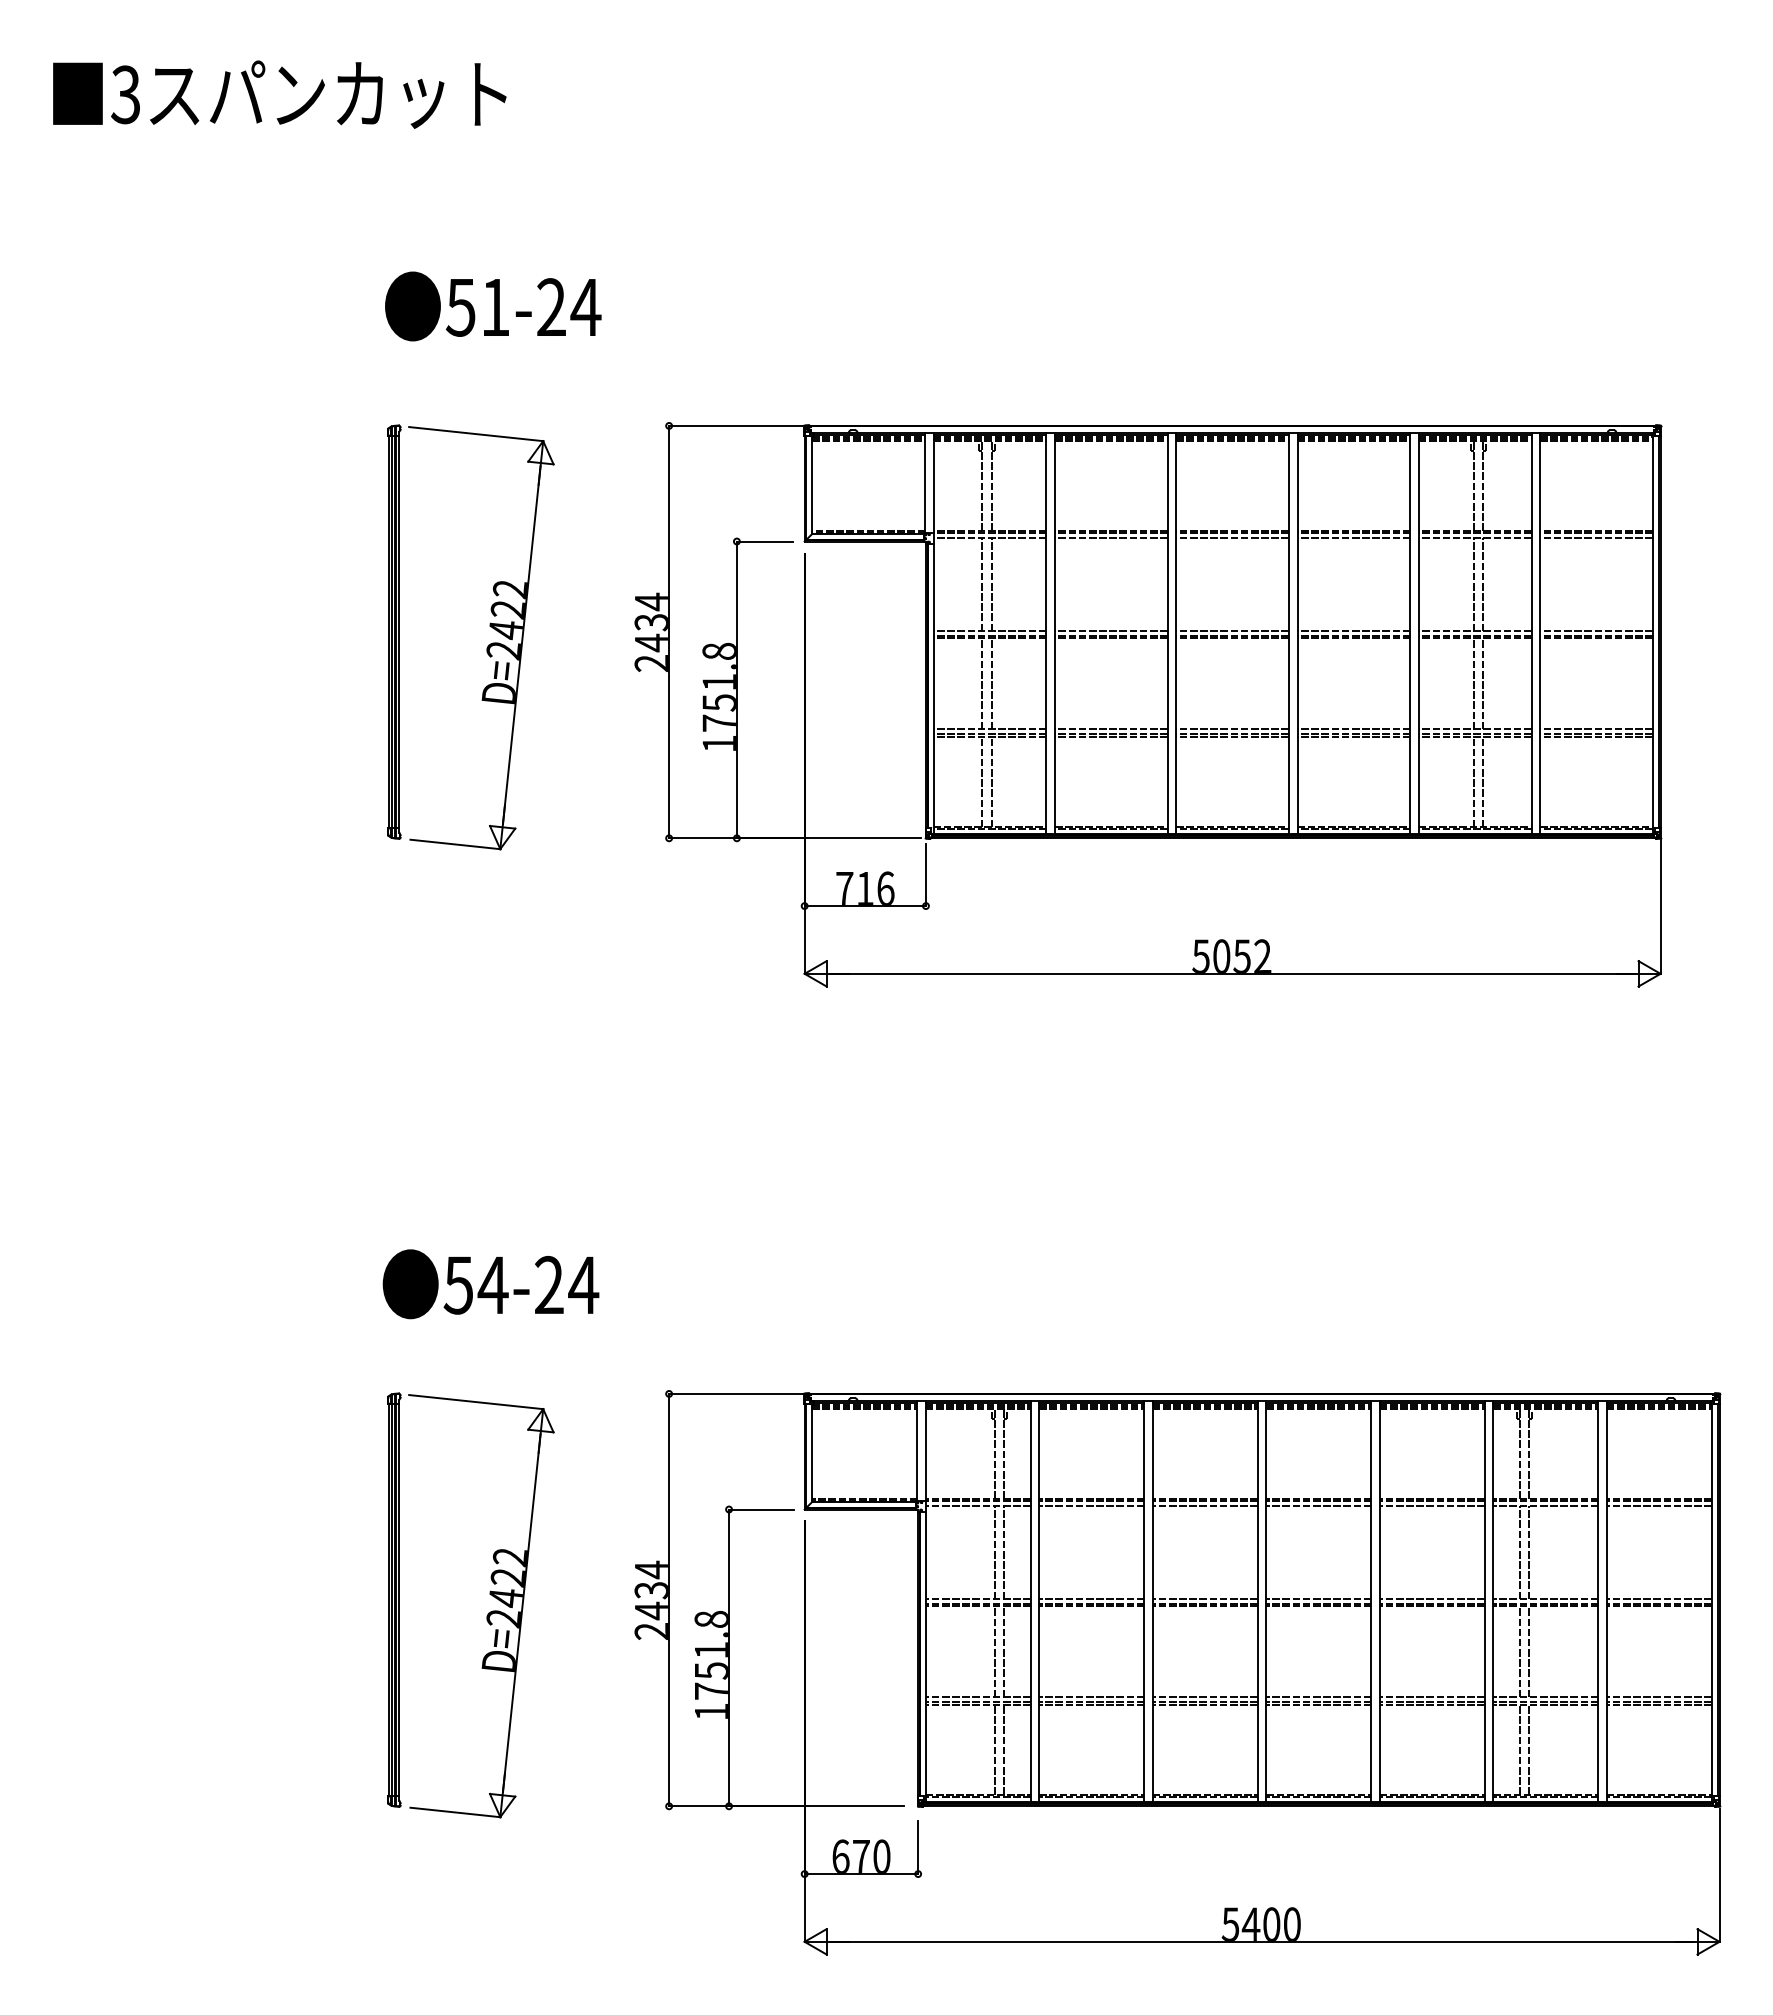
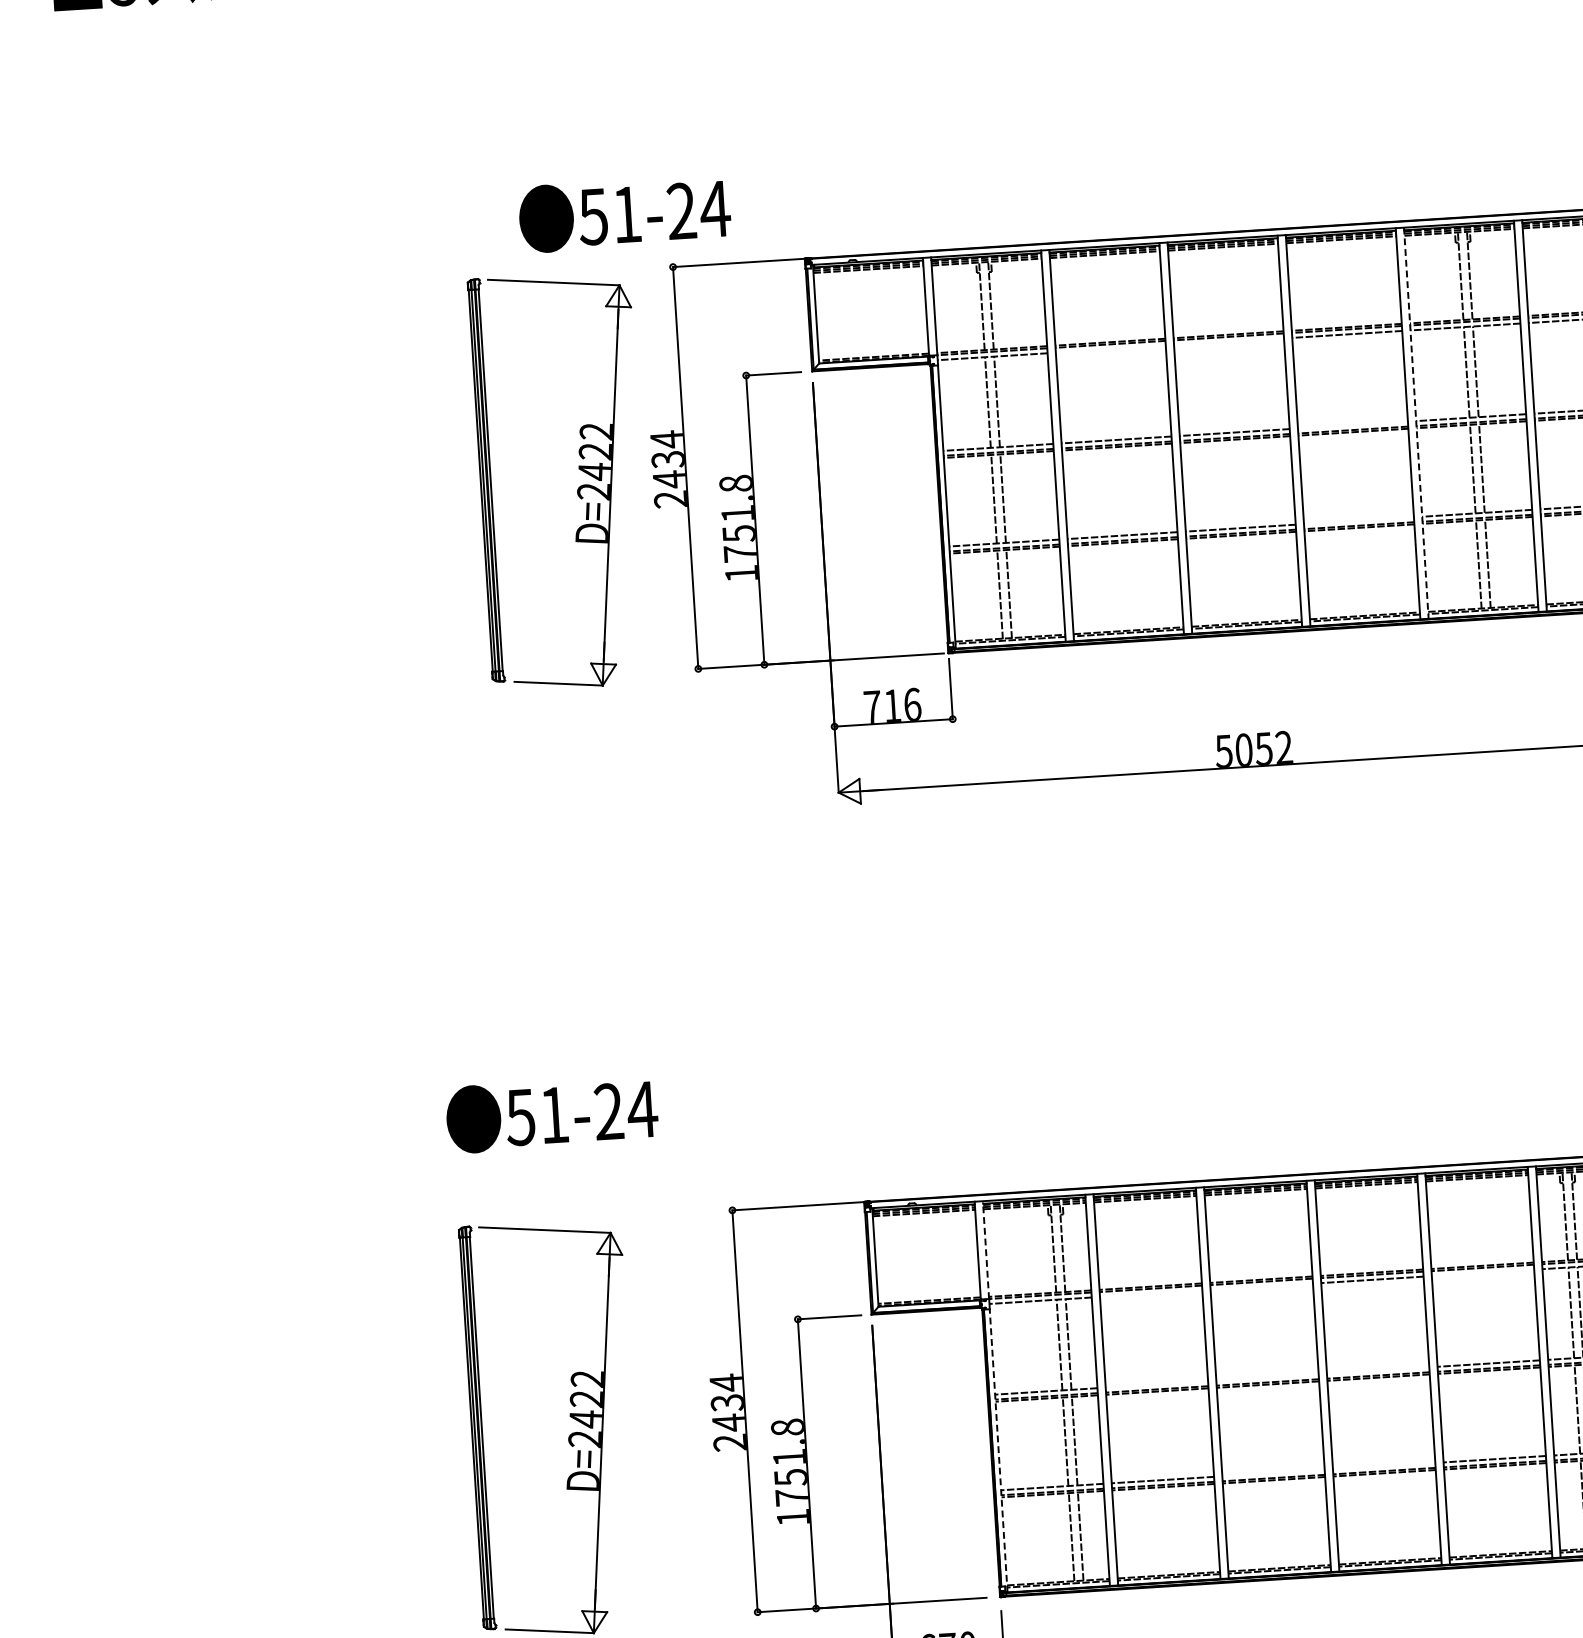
text: (493, 306) -> (625, 213), moved
line: (1110, 538) -> (1110, 349), removed
line: (1232, 538) -> (1228, 342), removed
line: (1353, 631) -> (1352, 425), removed
line: (1418, 633) -> (1416, 423), solid -> dashed
part: (487, 646) -> (577, 488), moved
line: (1353, 729) -> (1358, 520), removed
text: (492, 1284) -> (553, 1114), 54-24 -> 51-24
line: (925, 1450) -> (985, 1249), solid -> dashed
line: (1091, 1506) -> (1150, 1294), removed
line: (1204, 1506) -> (1261, 1287), removed
line: (1431, 1506) -> (1482, 1273), removed
line: (1091, 1599) -> (1156, 1384), removed
line: (1204, 1599) -> (1266, 1377), removed
line: (1318, 1599) -> (1377, 1370), removed
line: (925, 1656) -> (998, 1450), solid -> dashed
line: (1204, 1697) -> (1272, 1473), removed
line: (1318, 1697) -> (1383, 1466), removed

